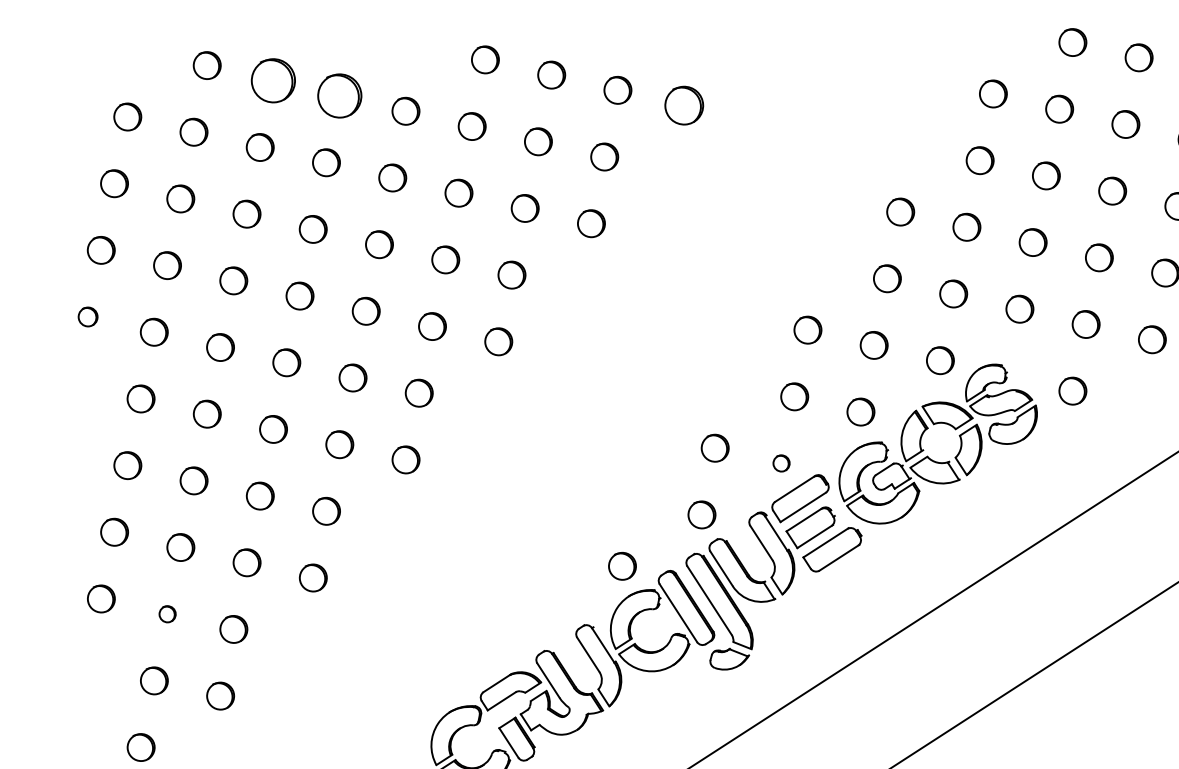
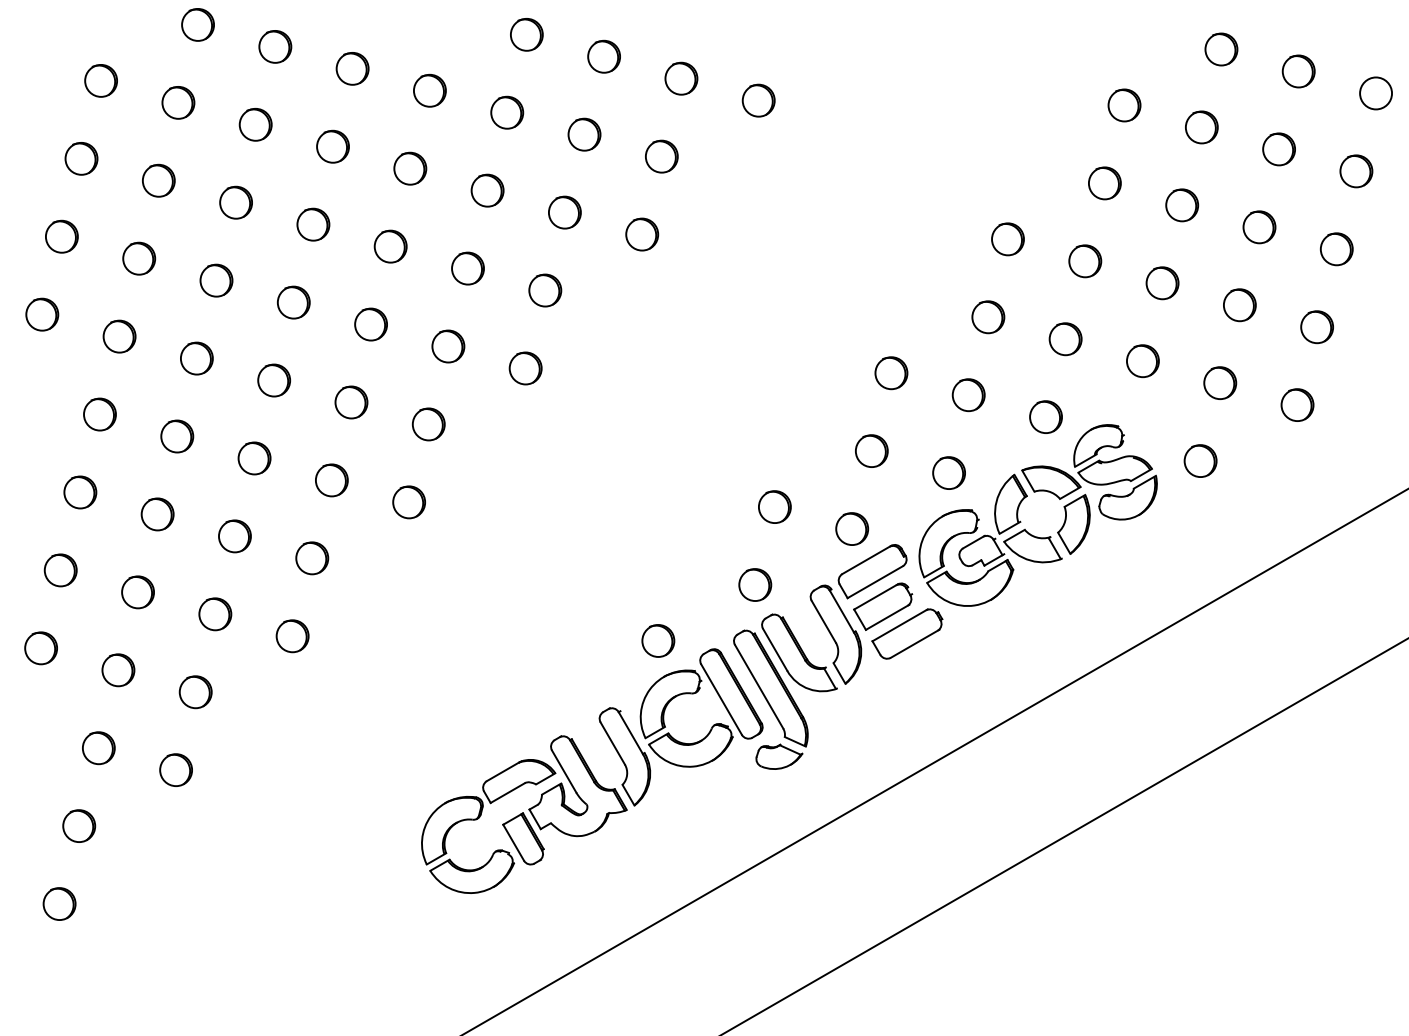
part: (273, 80) -> (275, 46), size x0.62
part: (339, 95) -> (352, 68), size x0.62
part: (683, 105) -> (758, 100), size x0.71
part: (88, 316) -> (42, 314), size x1.43
part: (781, 463) -> (852, 528), size x1.67
part: (167, 614) -> (118, 670), size x1.67

